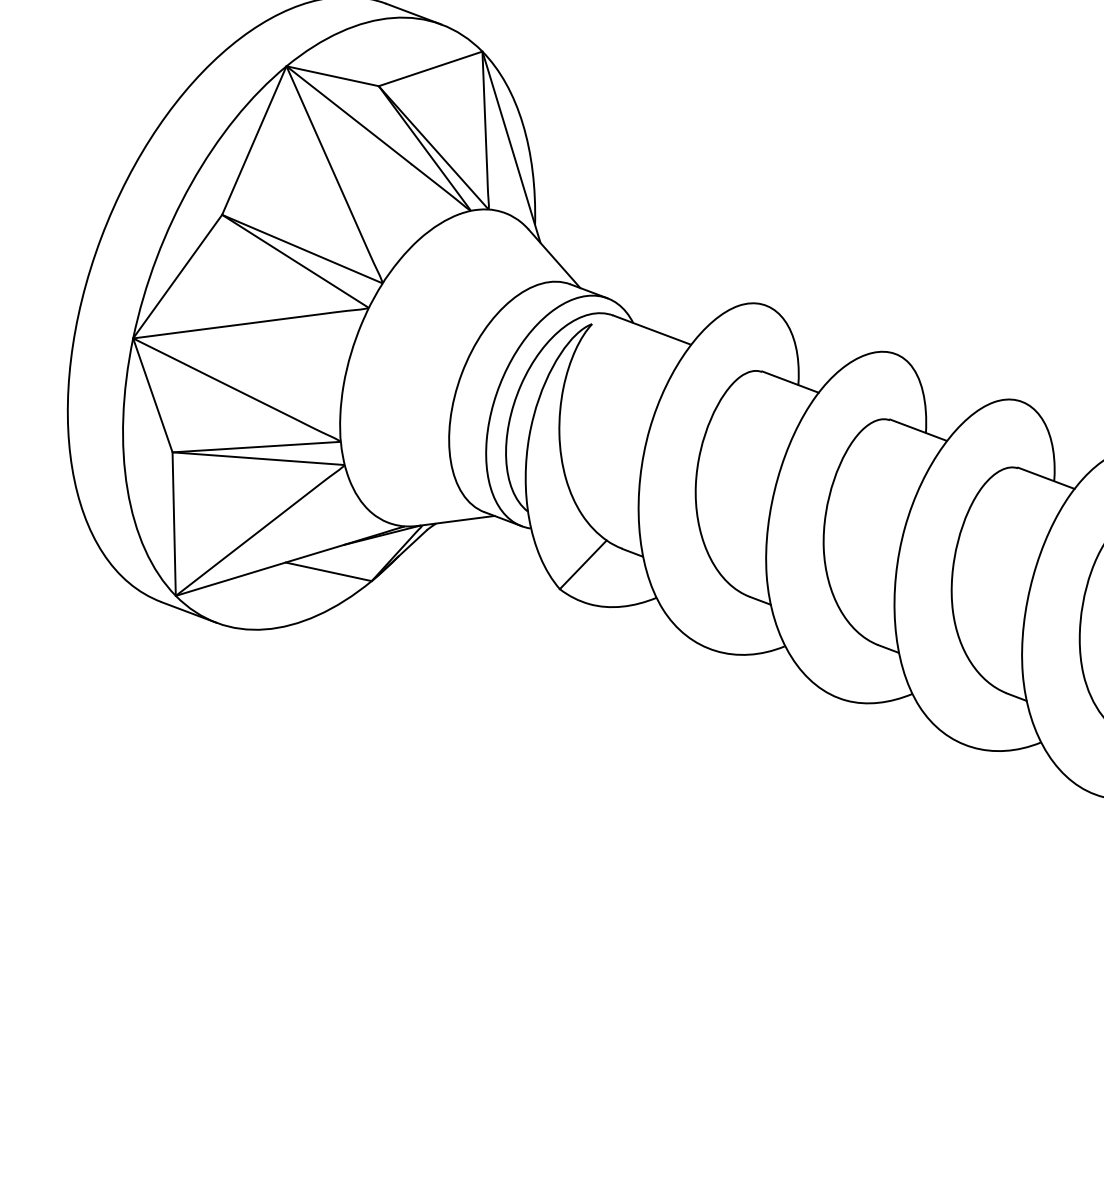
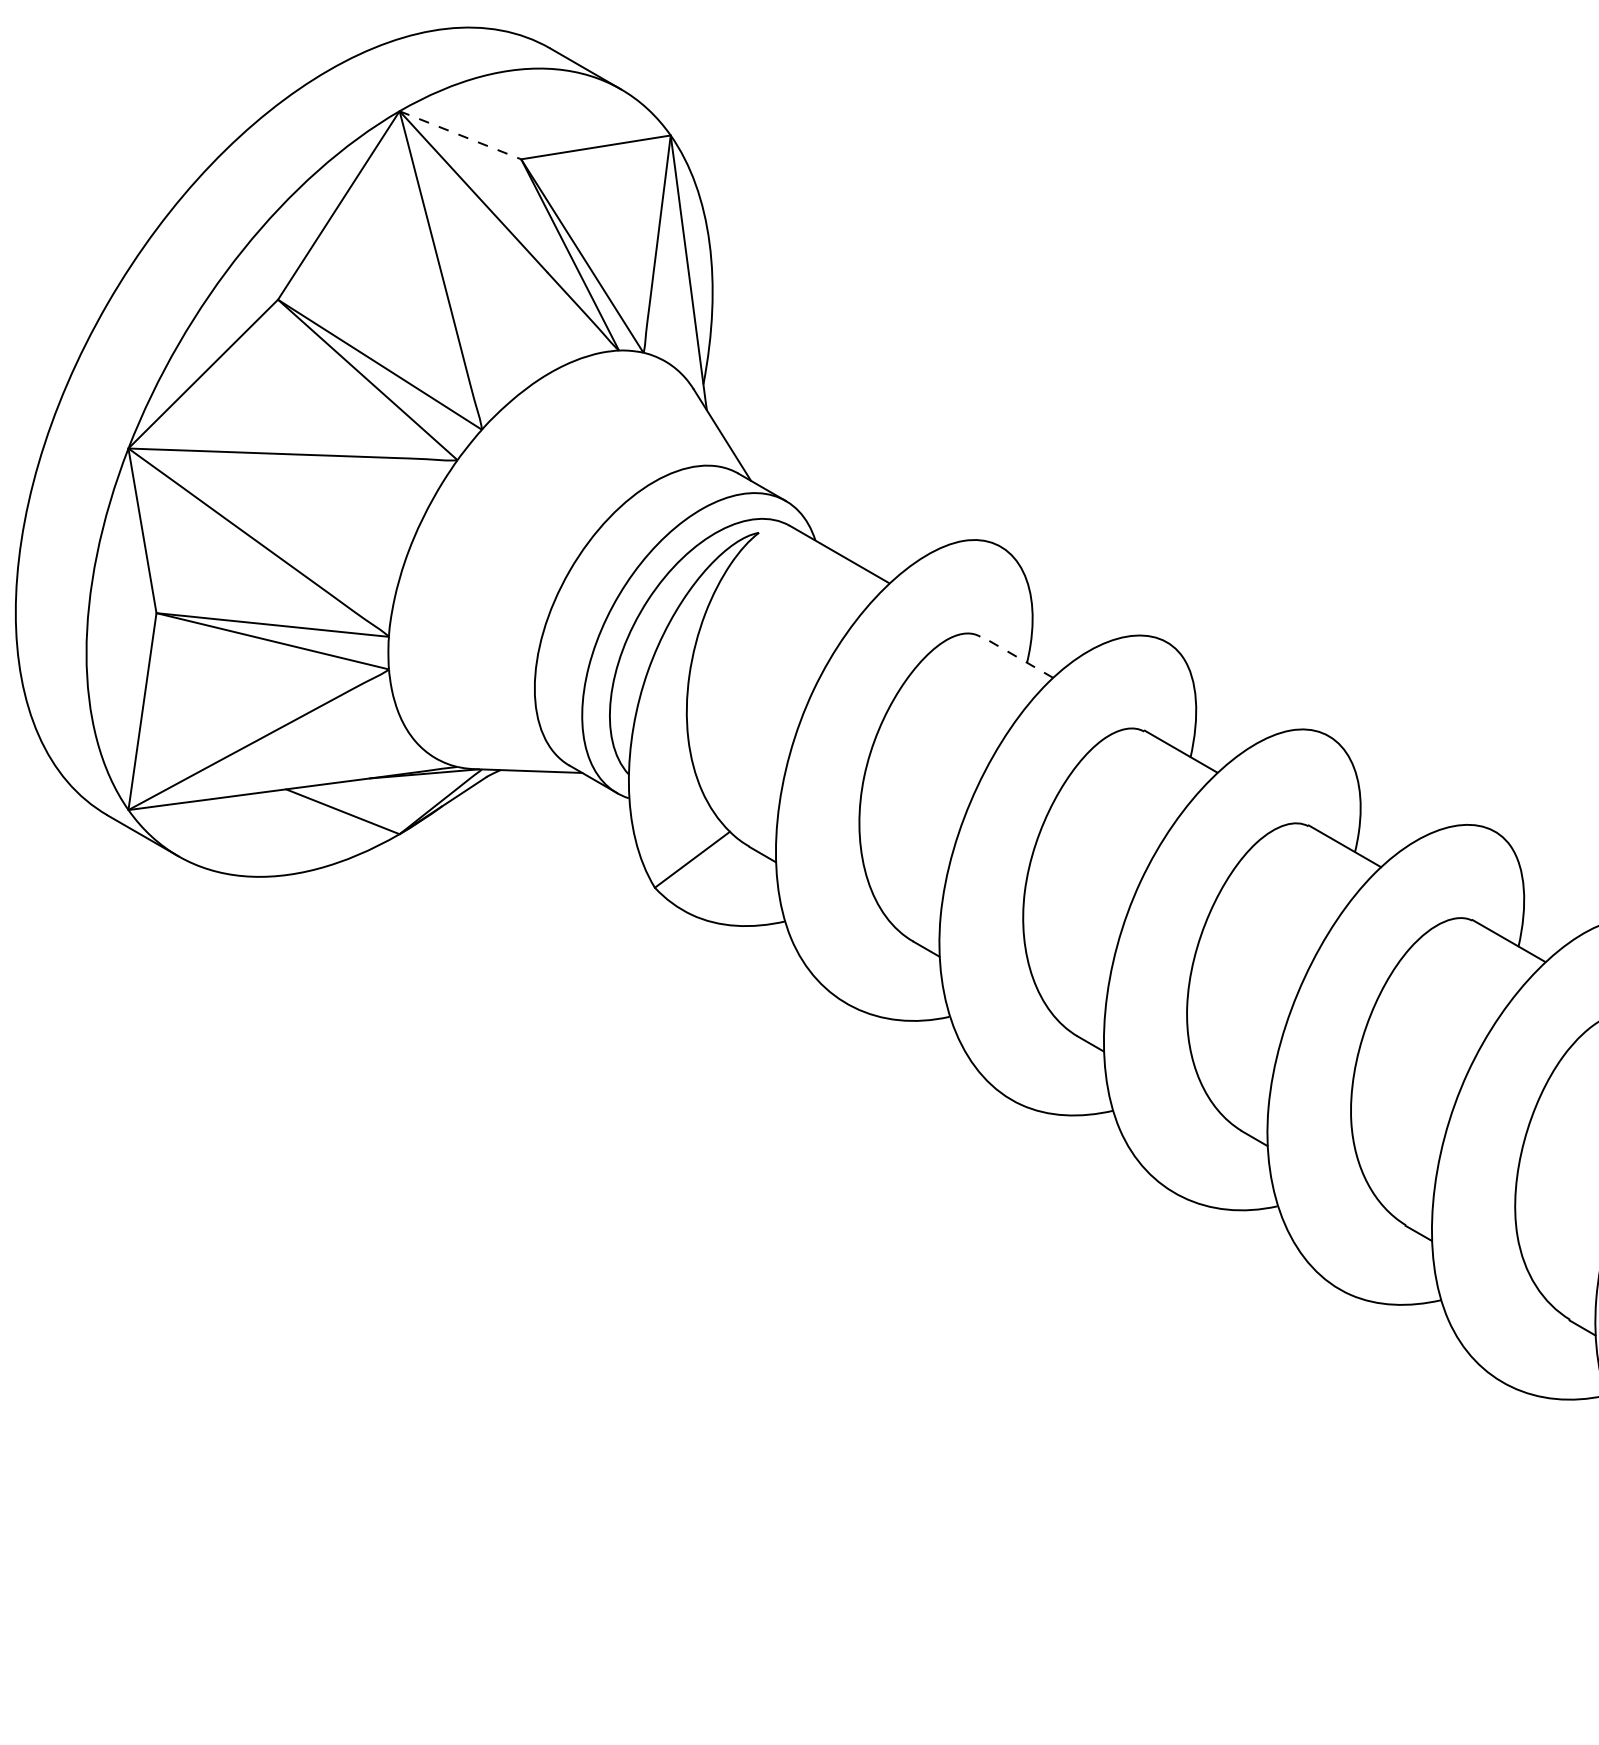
line: (332, 76) -> (460, 135), solid -> dashed
line: (790, 381) -> (1017, 656), solid -> dashed

